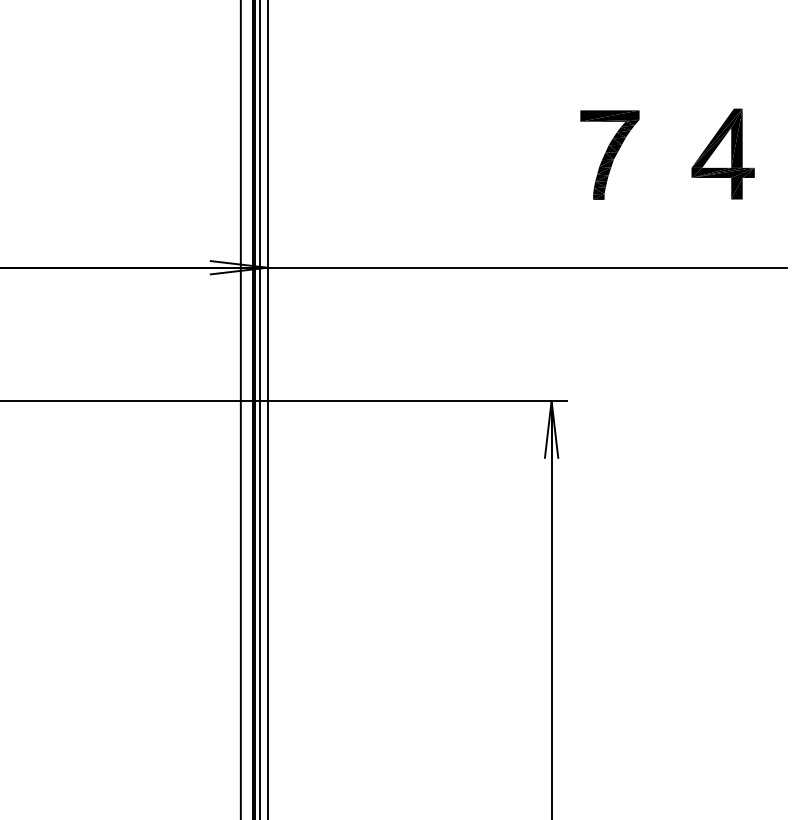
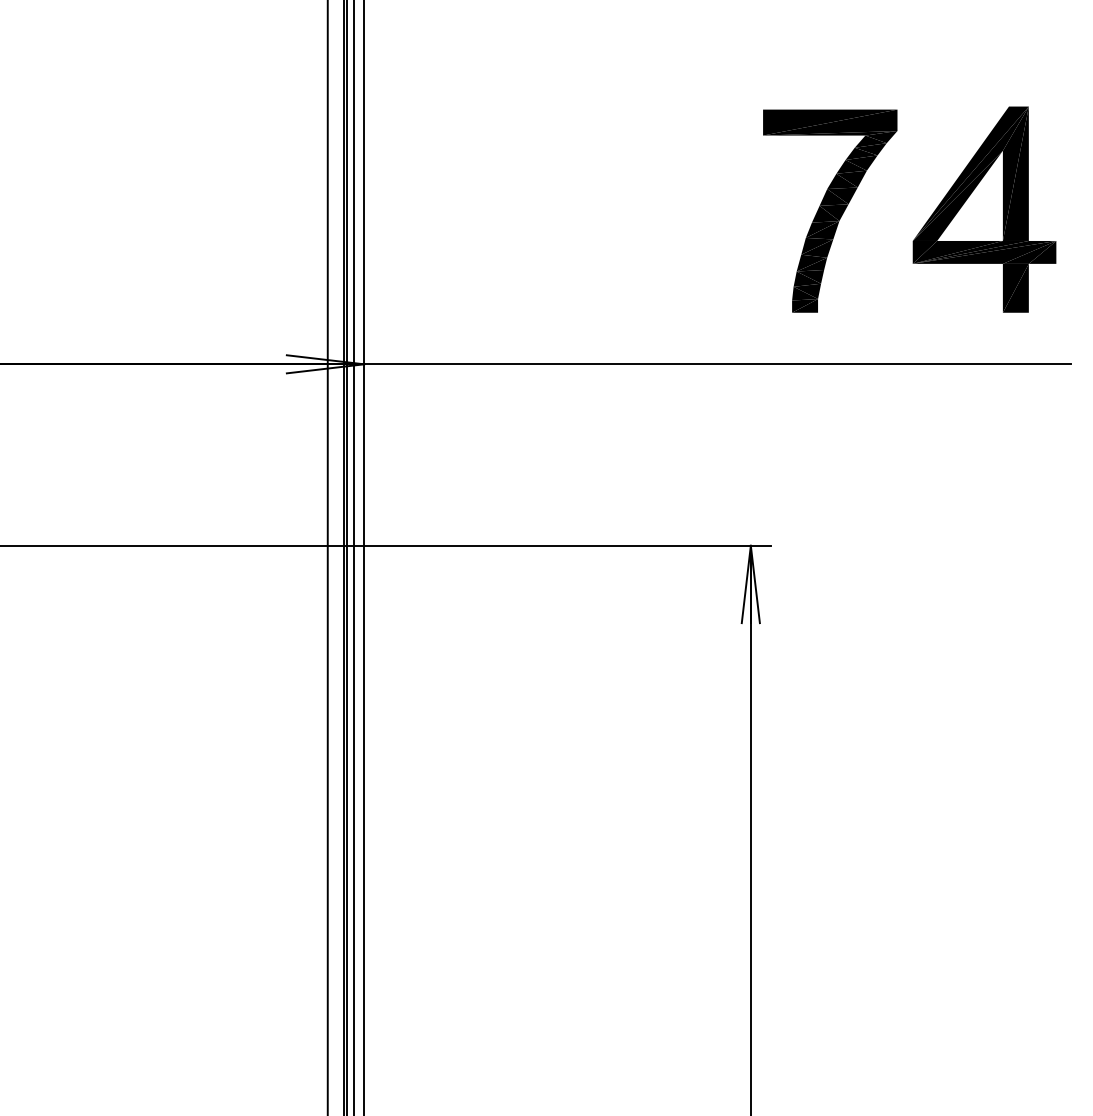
part: (722, 153) -> (983, 208), size x1.67
part: (609, 154) -> (829, 210), size x1.67

